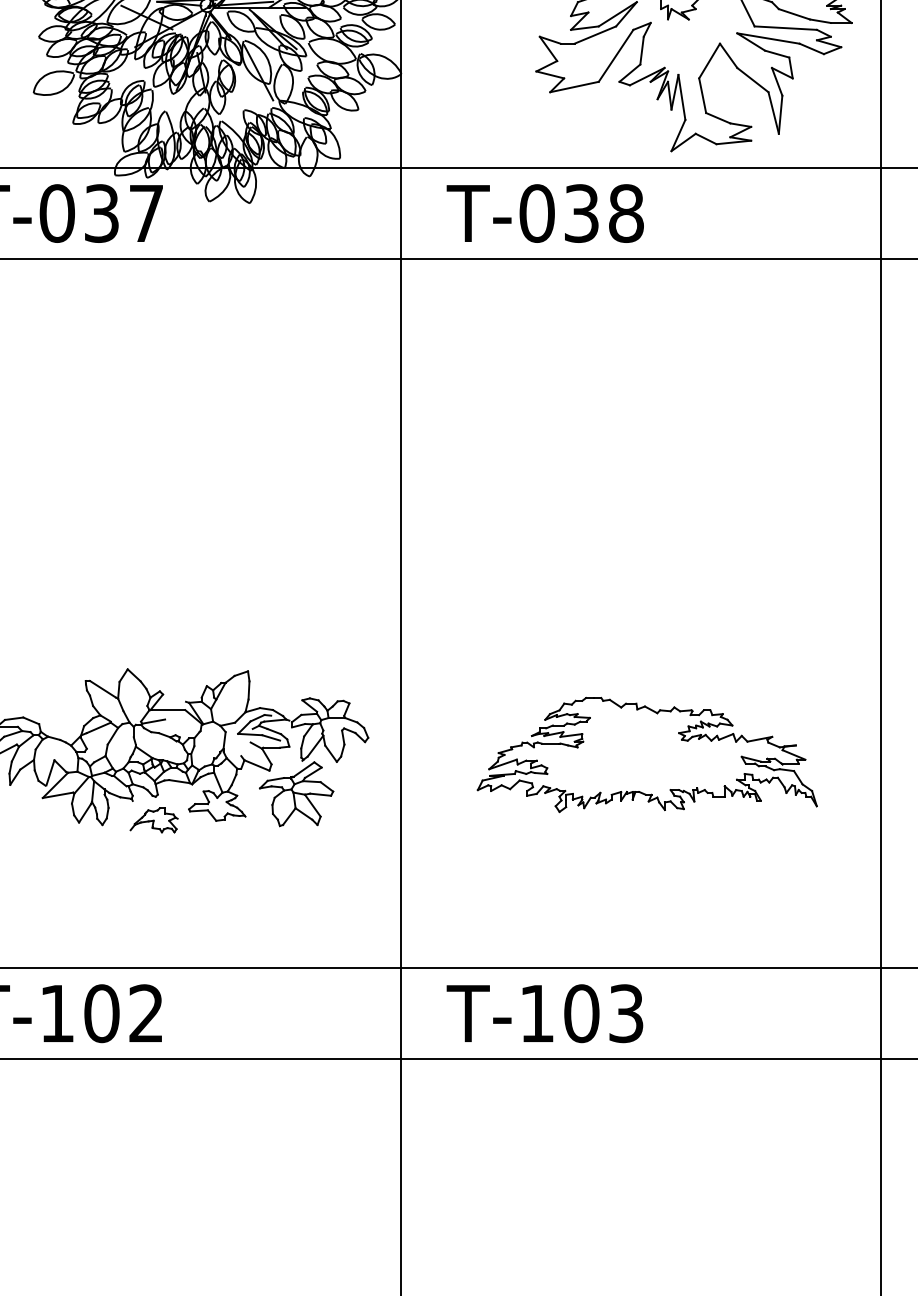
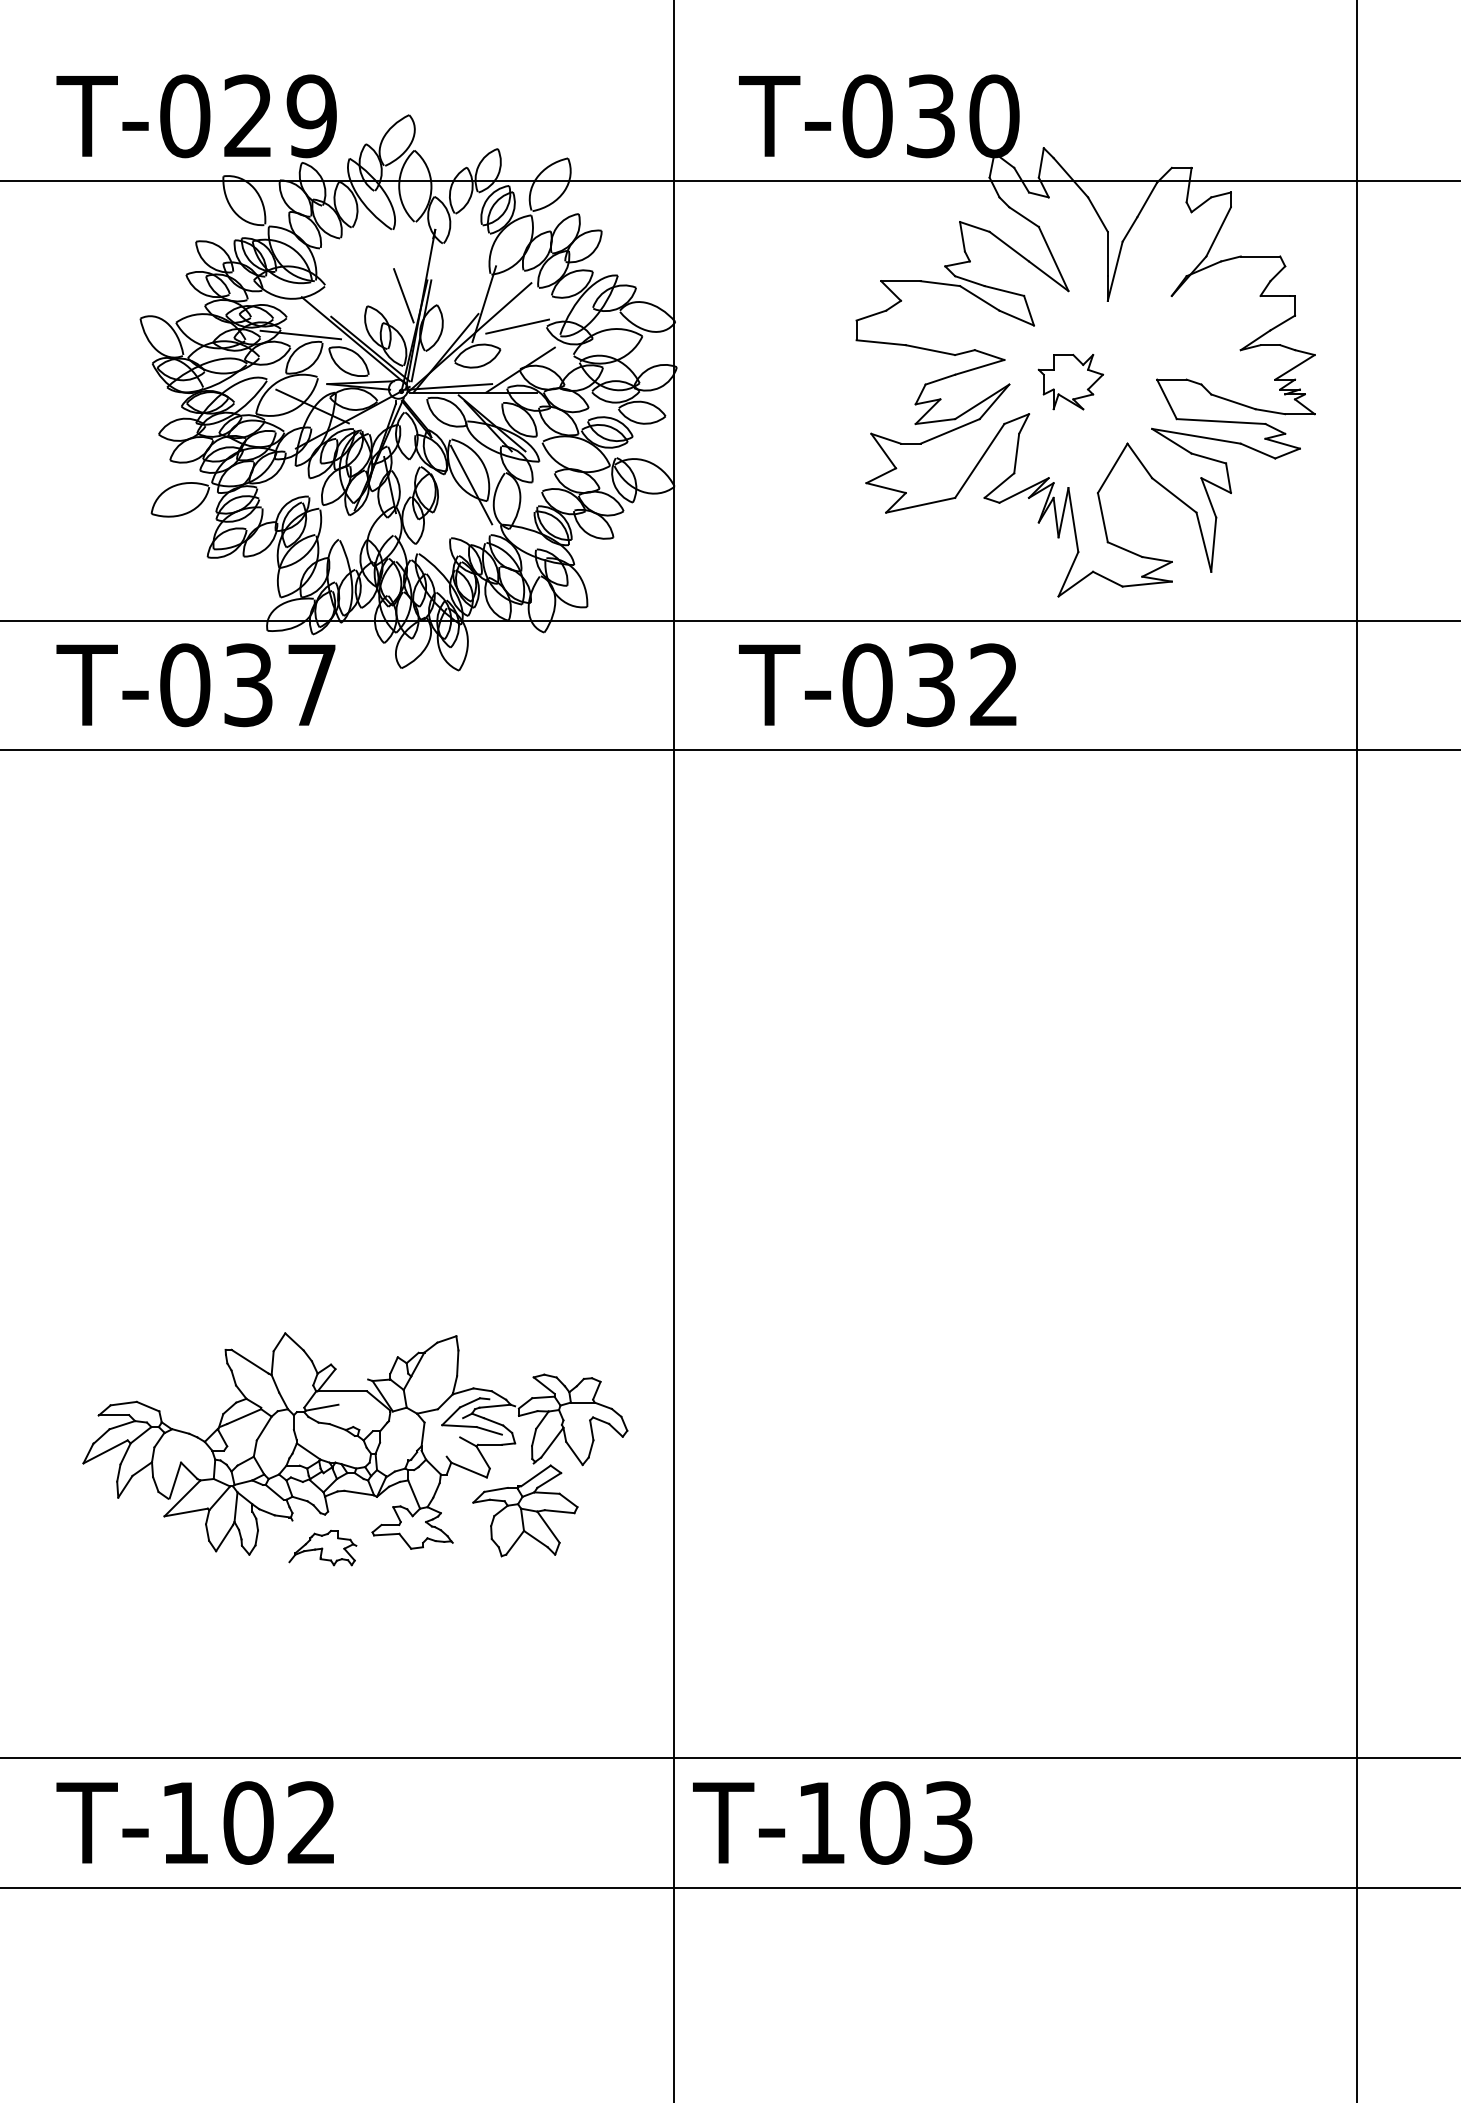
text: (626, 213) -> (994, 685), T-038 -> T-032
part: (647, 755) -> (1024, 1455), removed
text: (544, 1013) -> (832, 1822), moved

